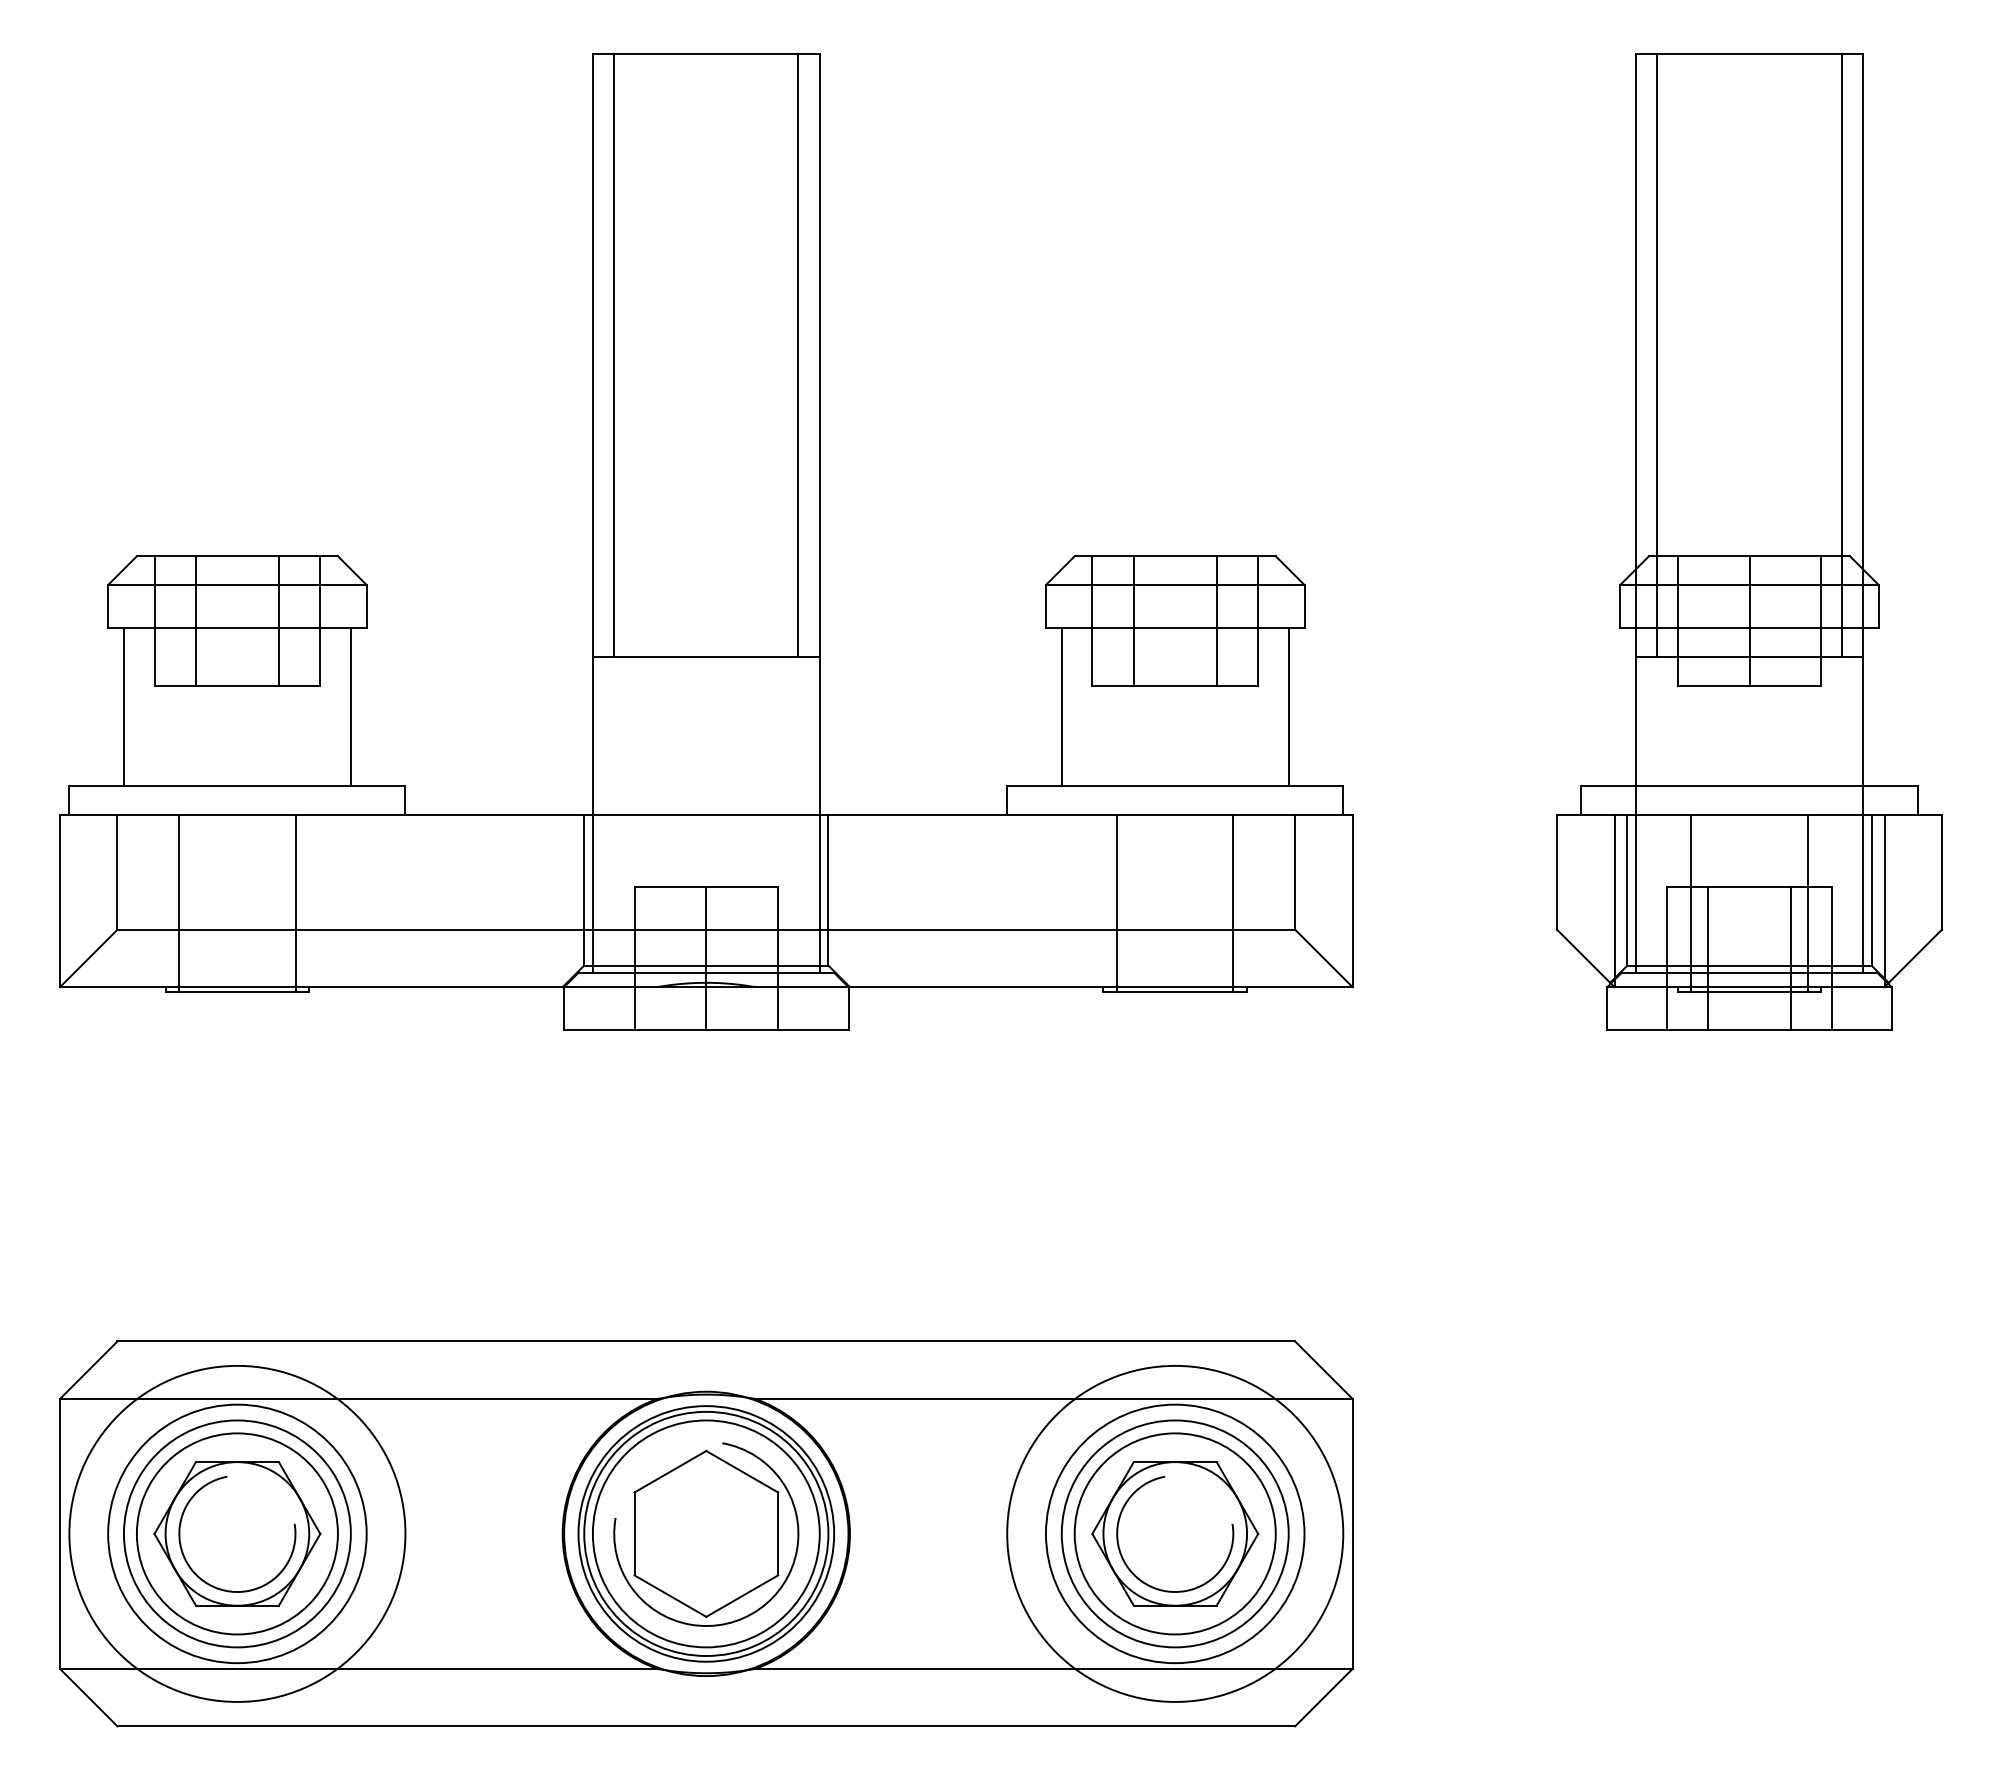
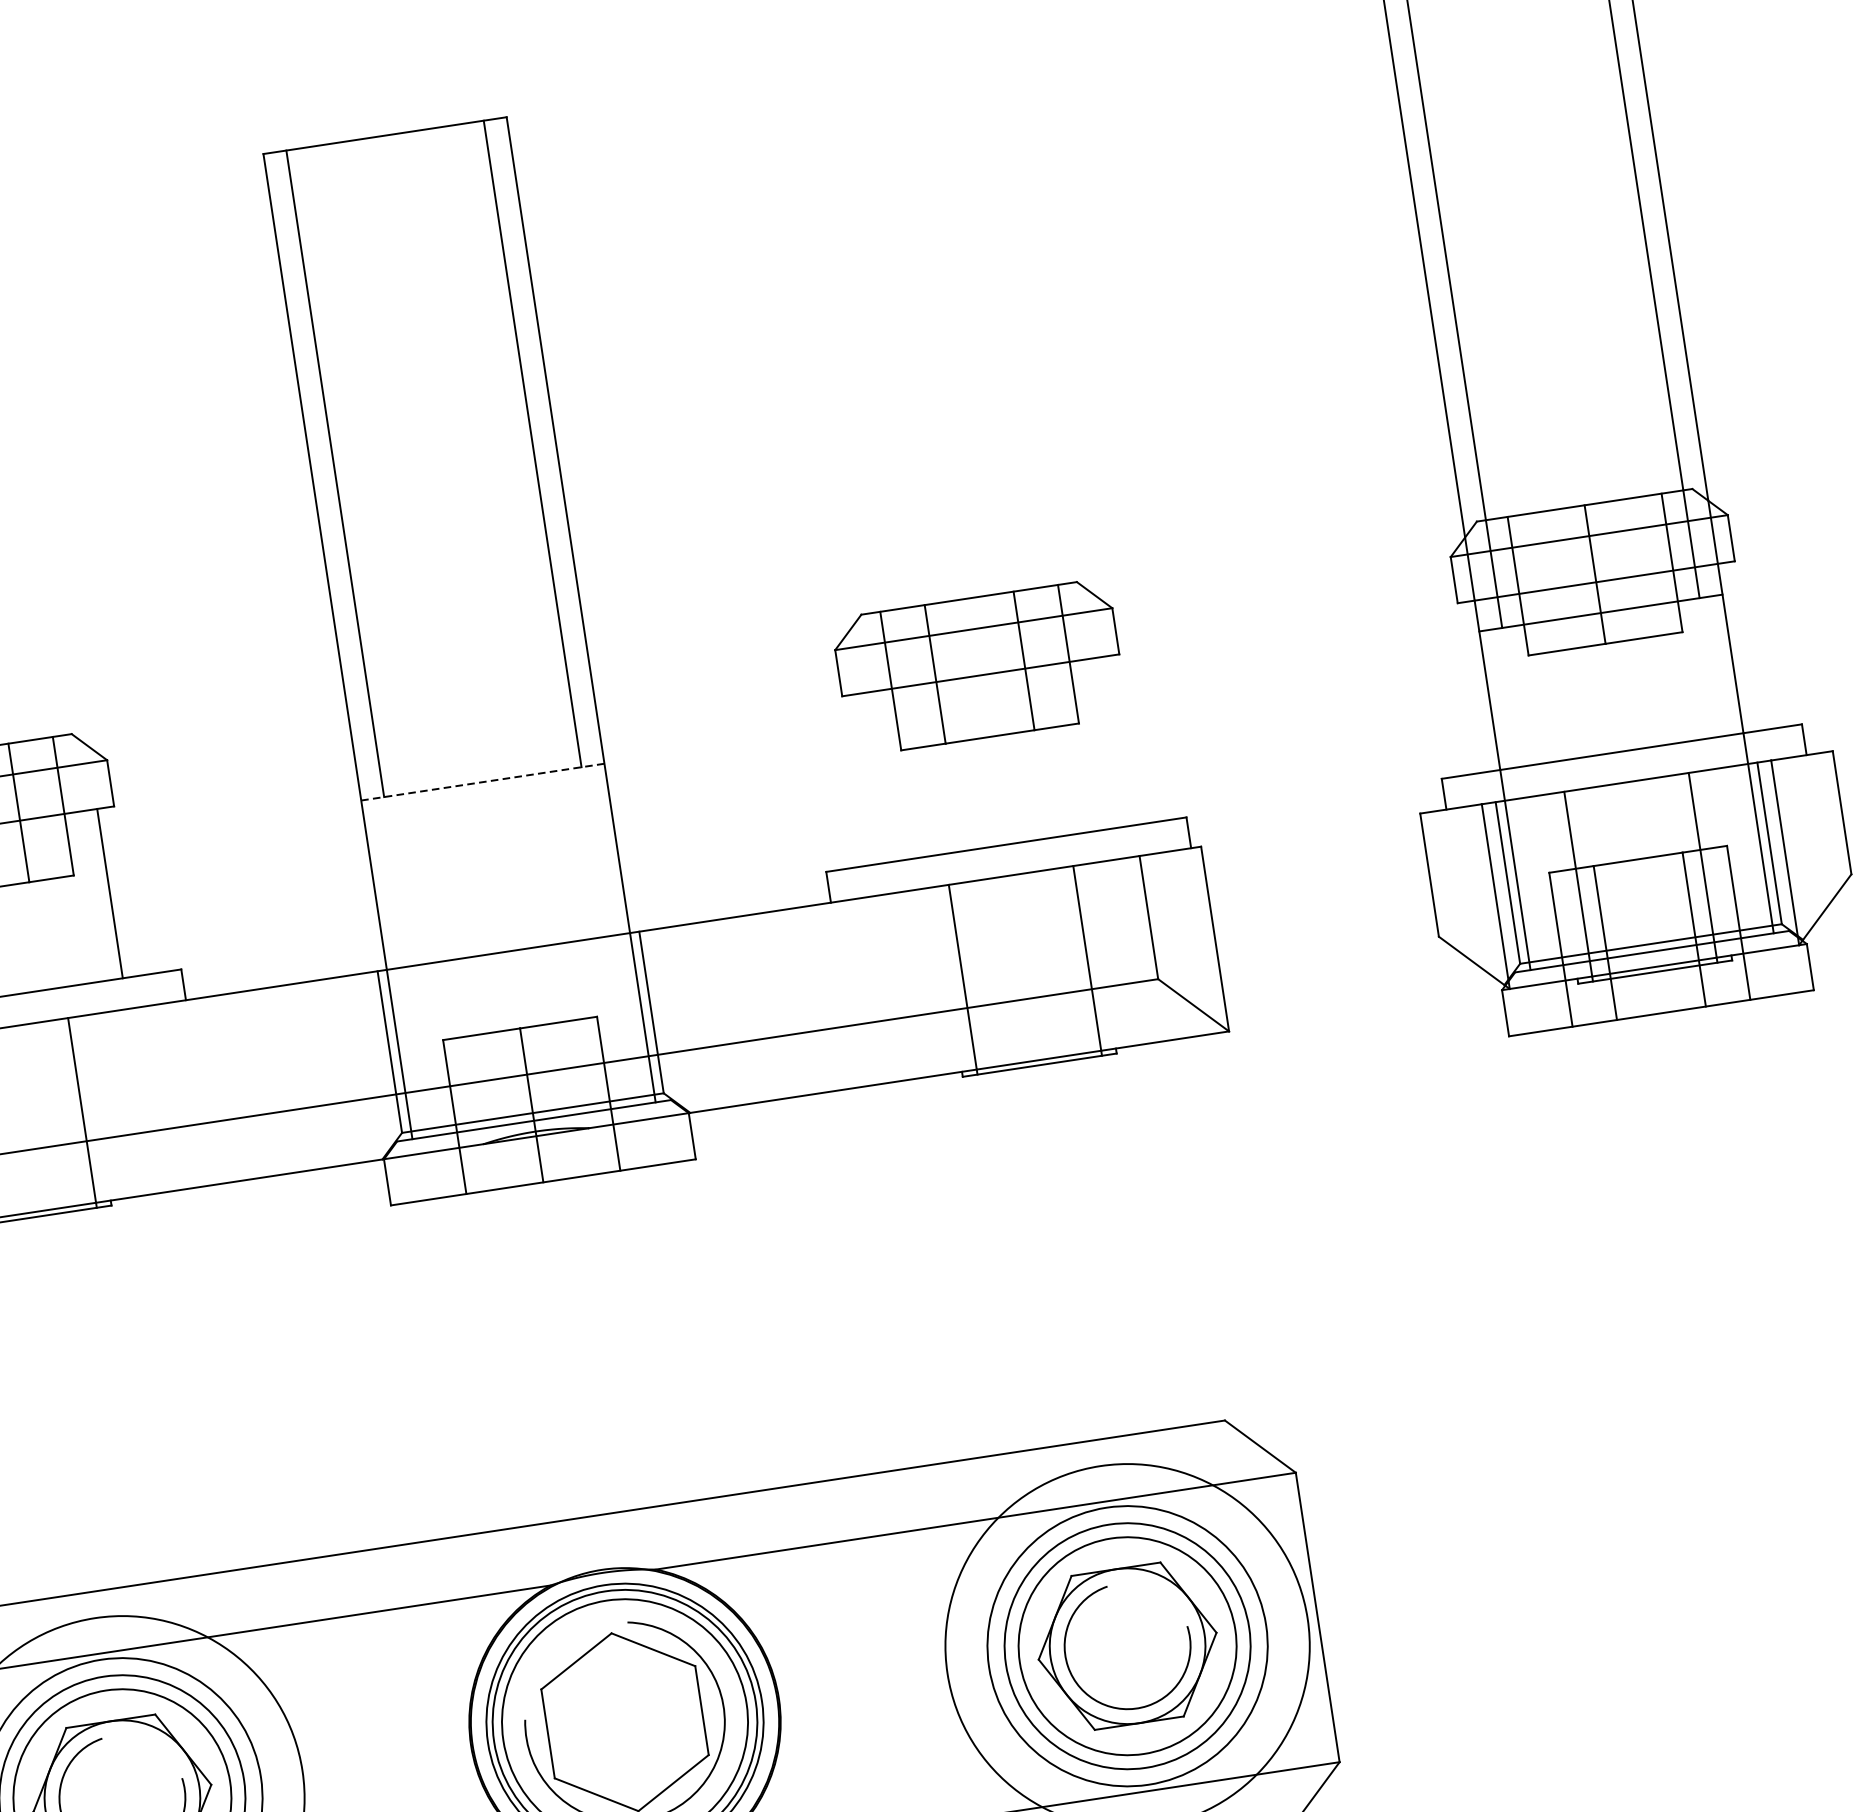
line: (705, 656) -> (481, 781), solid -> dashed
line: (1061, 707) -> (871, 778), removed
line: (1288, 707) -> (1115, 742), removed

